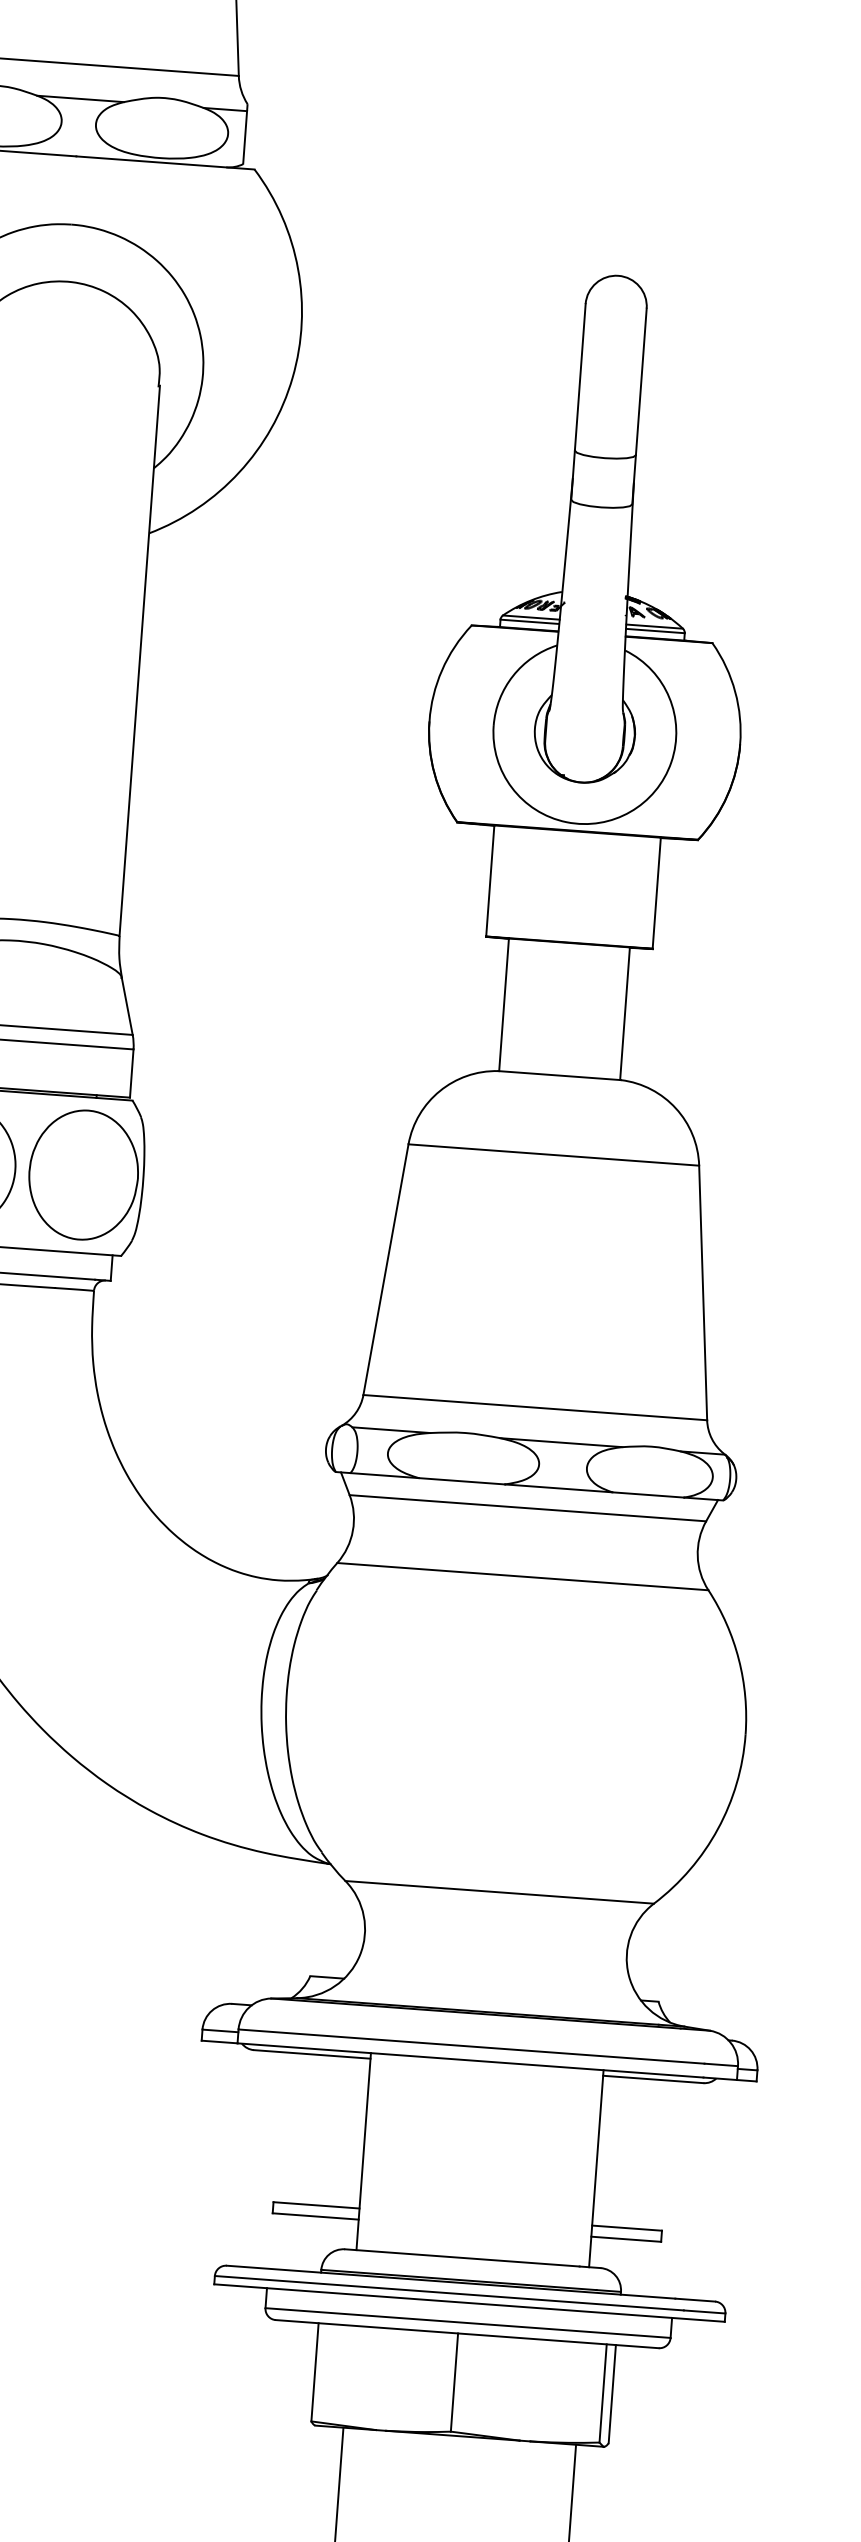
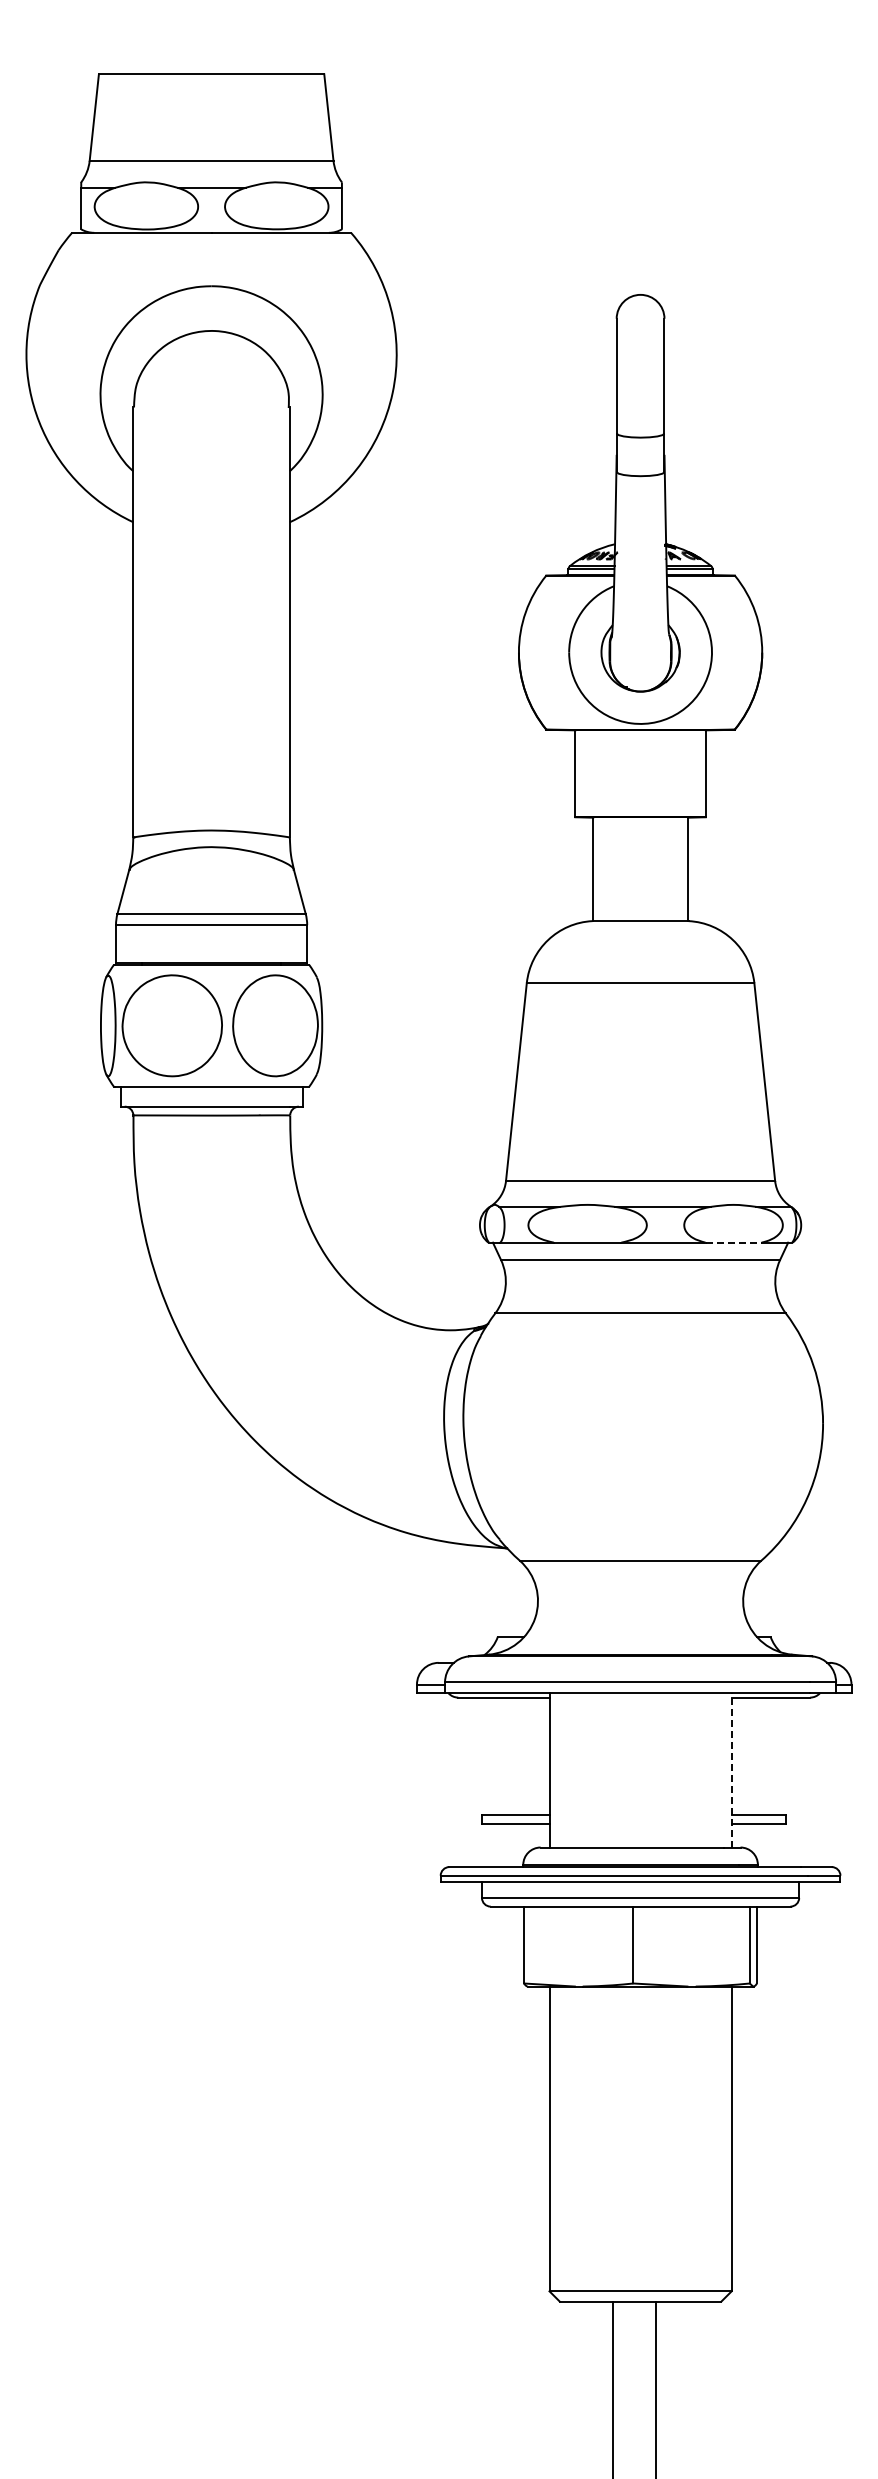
line: (649, 1494) -> (734, 1242), solid -> dashed
line: (596, 2167) -> (731, 1769), solid -> dashed

